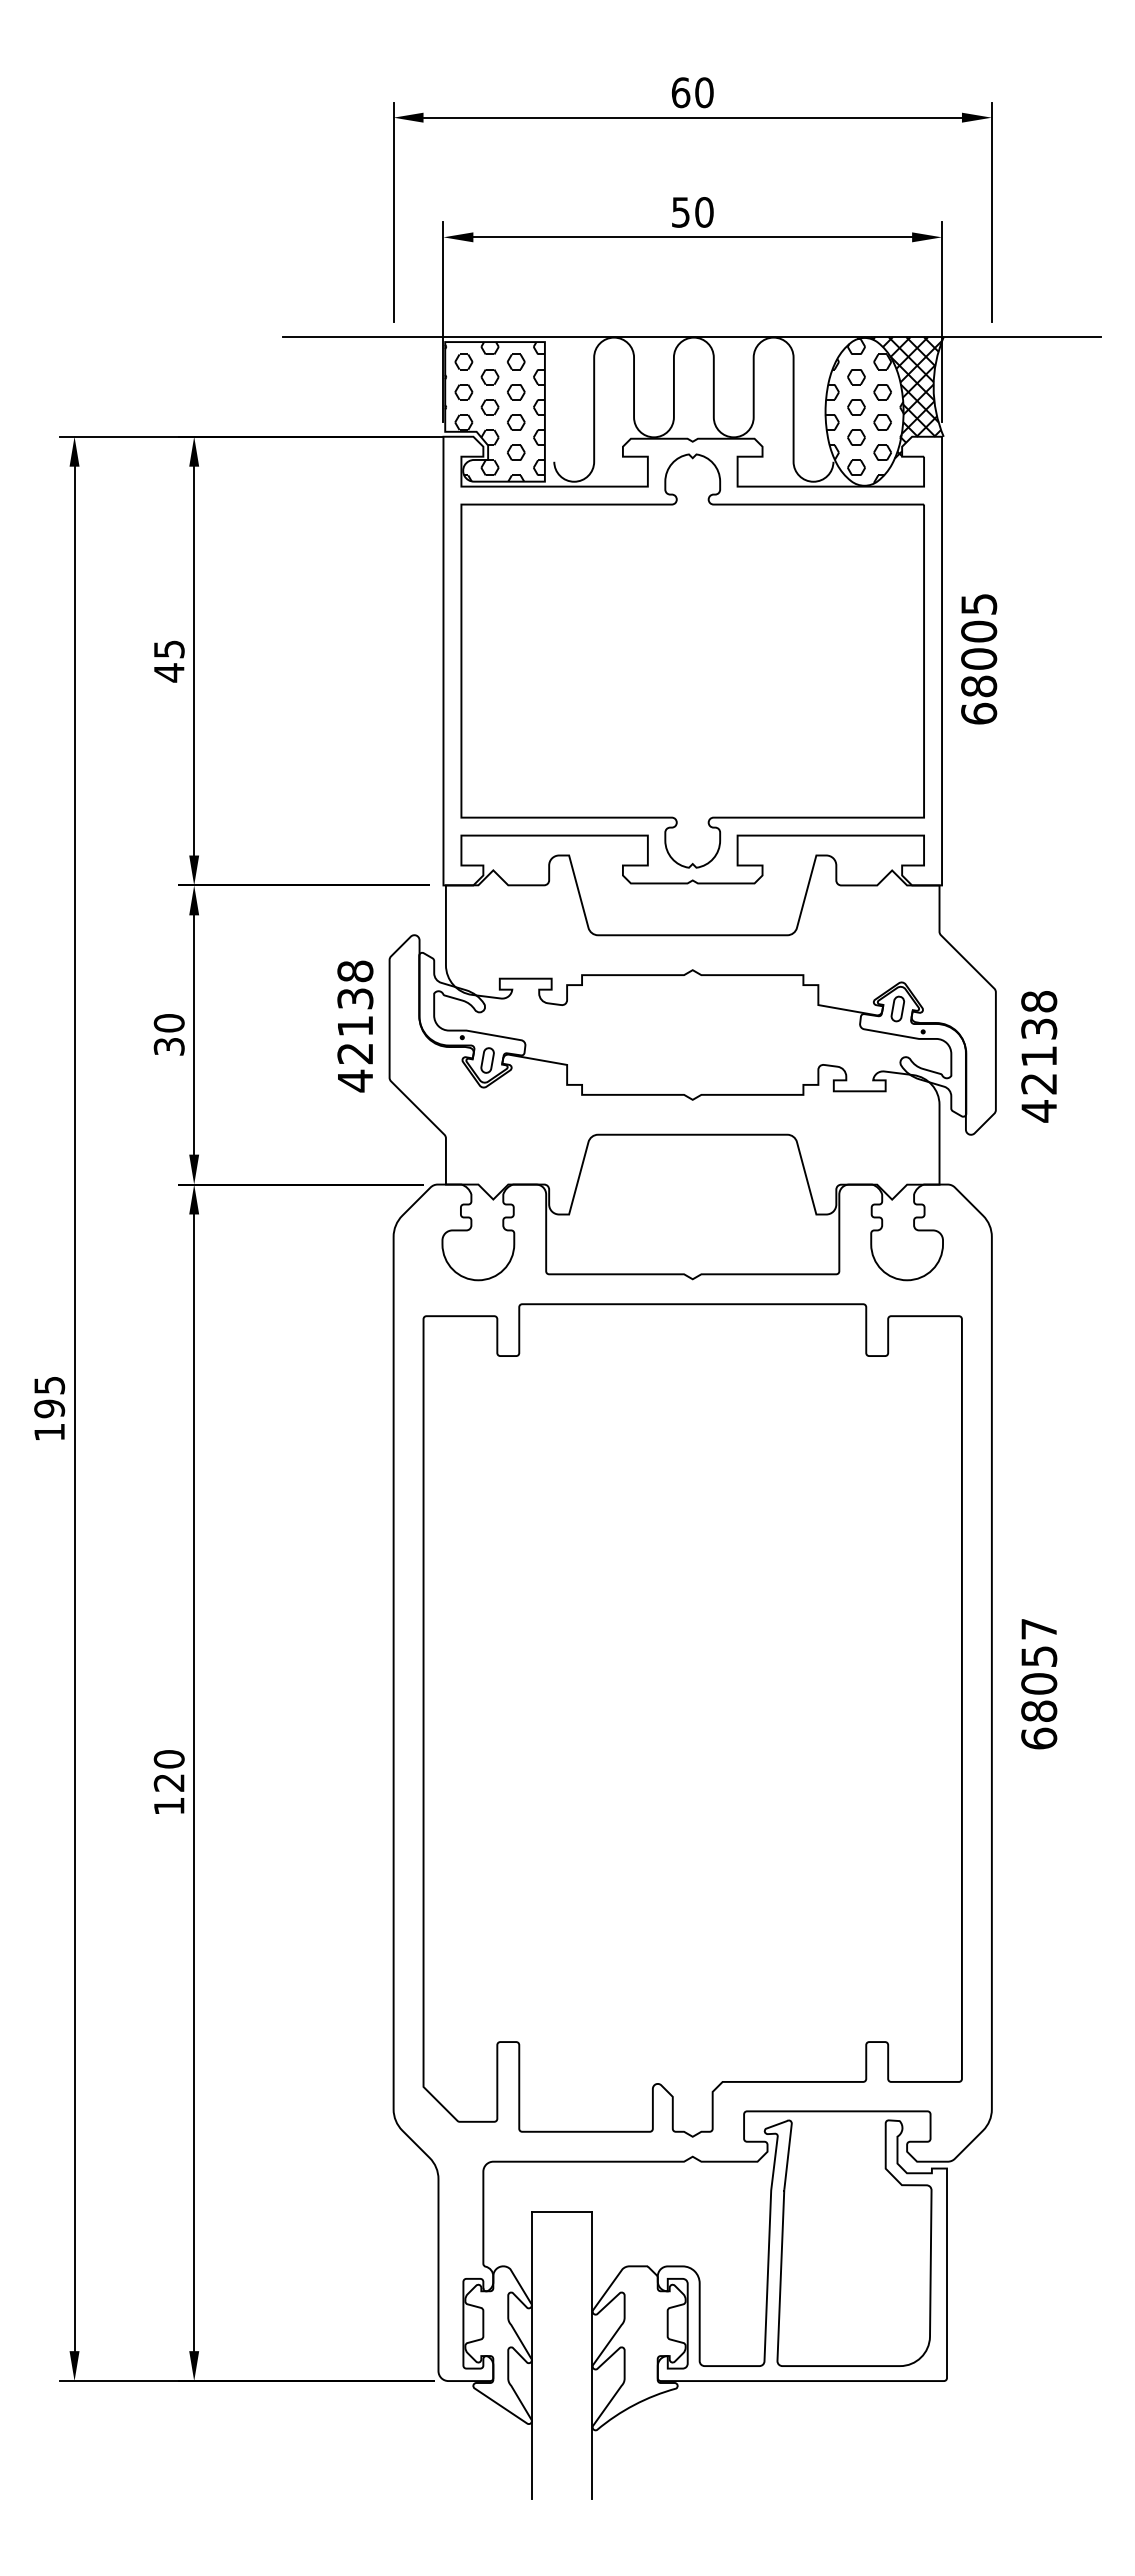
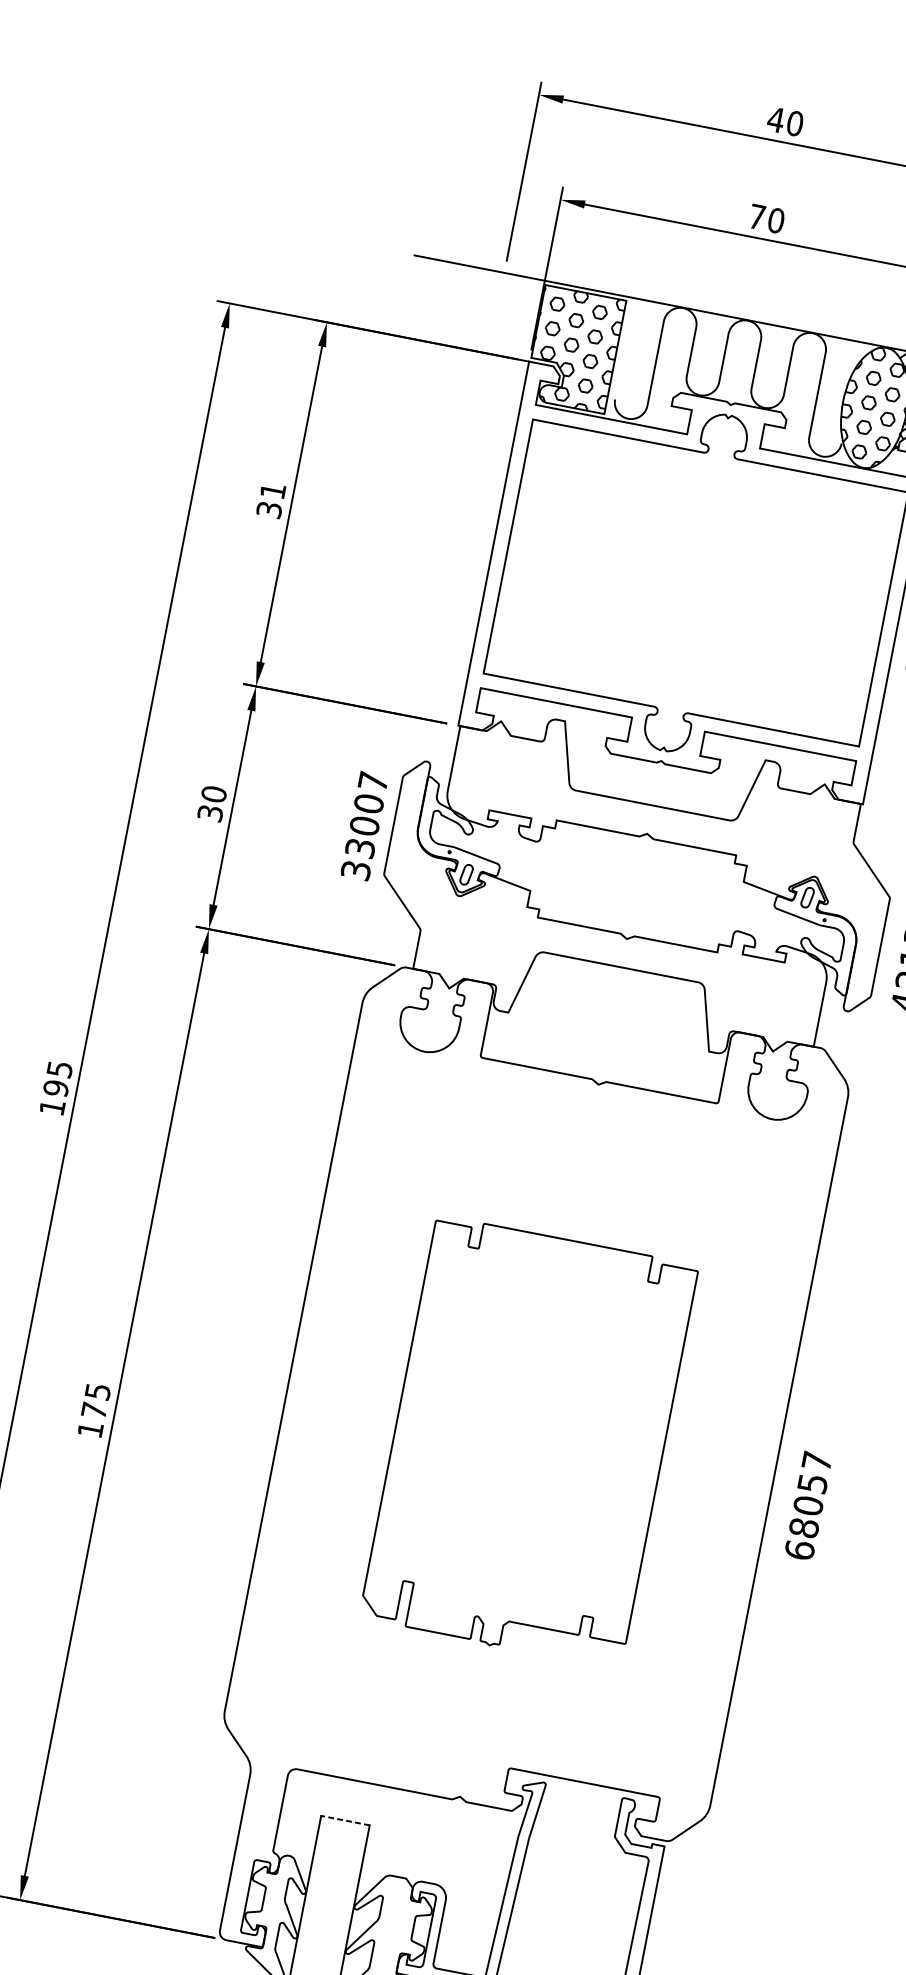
text: (680, 92) -> (775, 119), 60 -> 40
text: (680, 212) -> (756, 217), 50 -> 70
text: (168, 661) -> (270, 500), 45 -> 31
text: (355, 1026) -> (364, 826), 42138 -> 33007
text: (1039, 1684) -> (808, 1506), moved
part: (692, 1720) -> (528, 1442), size x0.6
text: (168, 1770) -> (95, 1400), 120 -> 175
line: (562, 2211) -> (345, 1820), solid -> dashed

